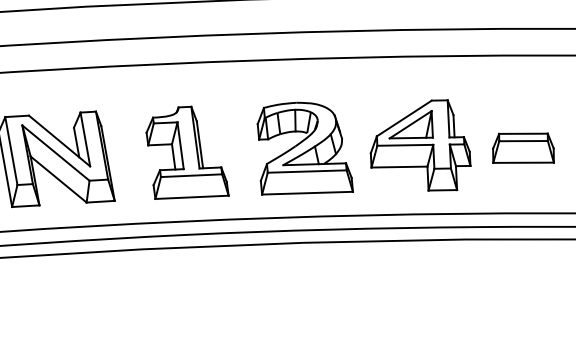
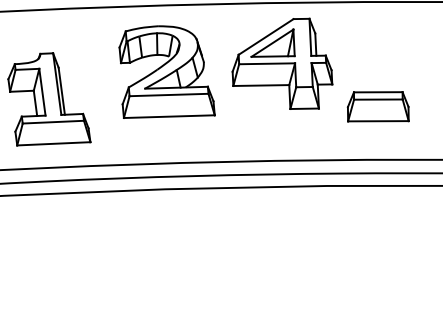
part: (420, 145) -> (282, 63), moved
part: (523, 147) -> (378, 105), moved
part: (304, 148) -> (166, 71), moved

